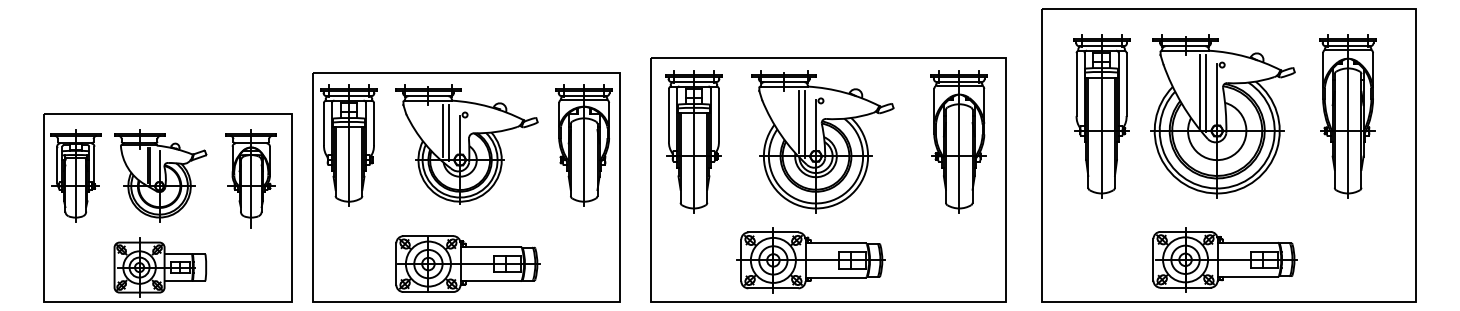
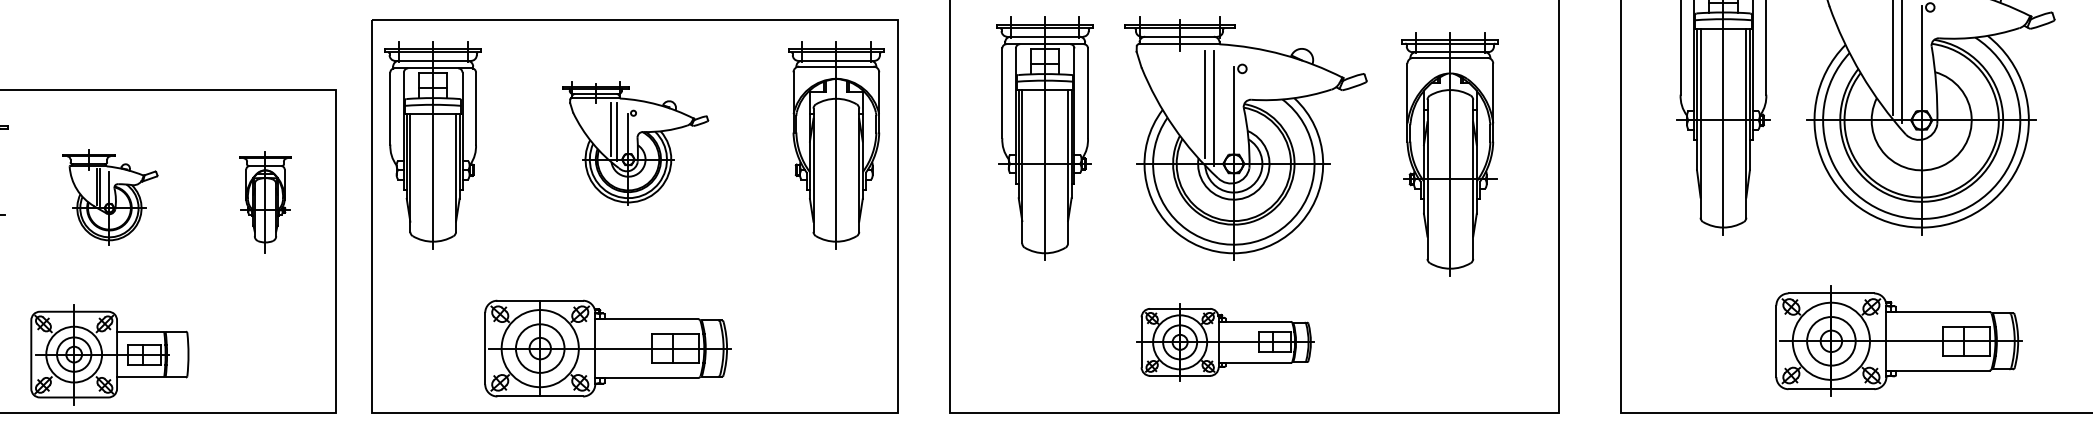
part: (693, 141) -> (1044, 138), moved
part: (958, 141) -> (1448, 153), moved
part: (466, 144) -> (634, 143), size x0.6
part: (160, 175) -> (110, 196), size x0.6
part: (250, 178) -> (264, 201), size x0.6
part: (1224, 259) -> (1898, 340), moved
part: (810, 260) -> (1224, 342), size x0.7
part: (467, 263) -> (607, 347), moved

